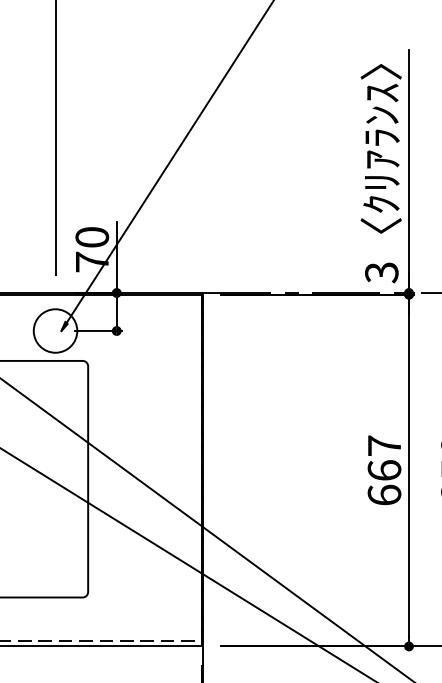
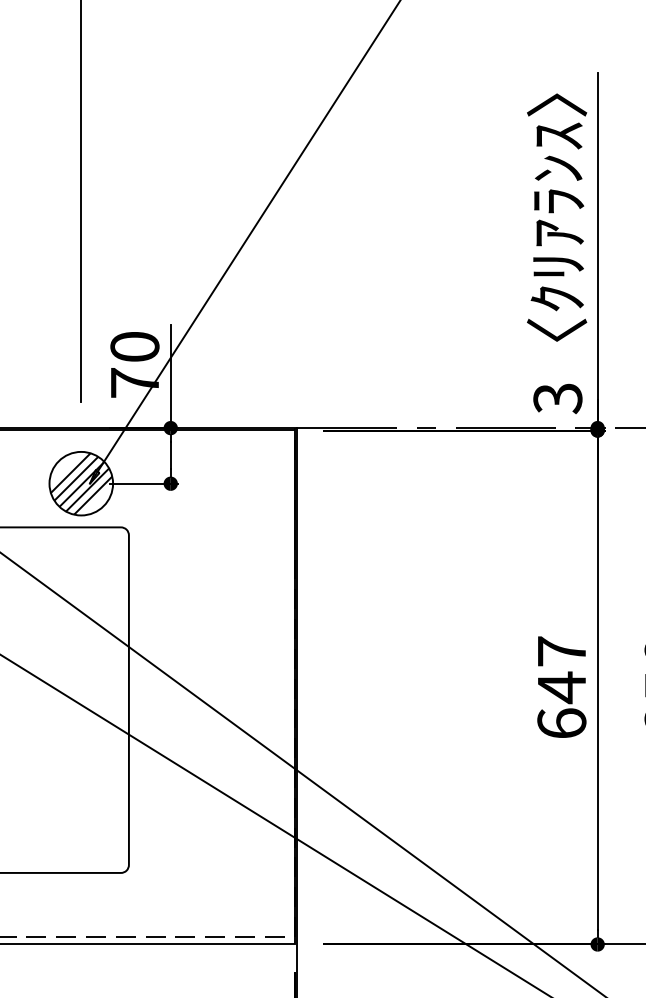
hatch: (55, 331) -> (81, 484), added
text: (384, 470) -> (561, 687), 667 -> 647

